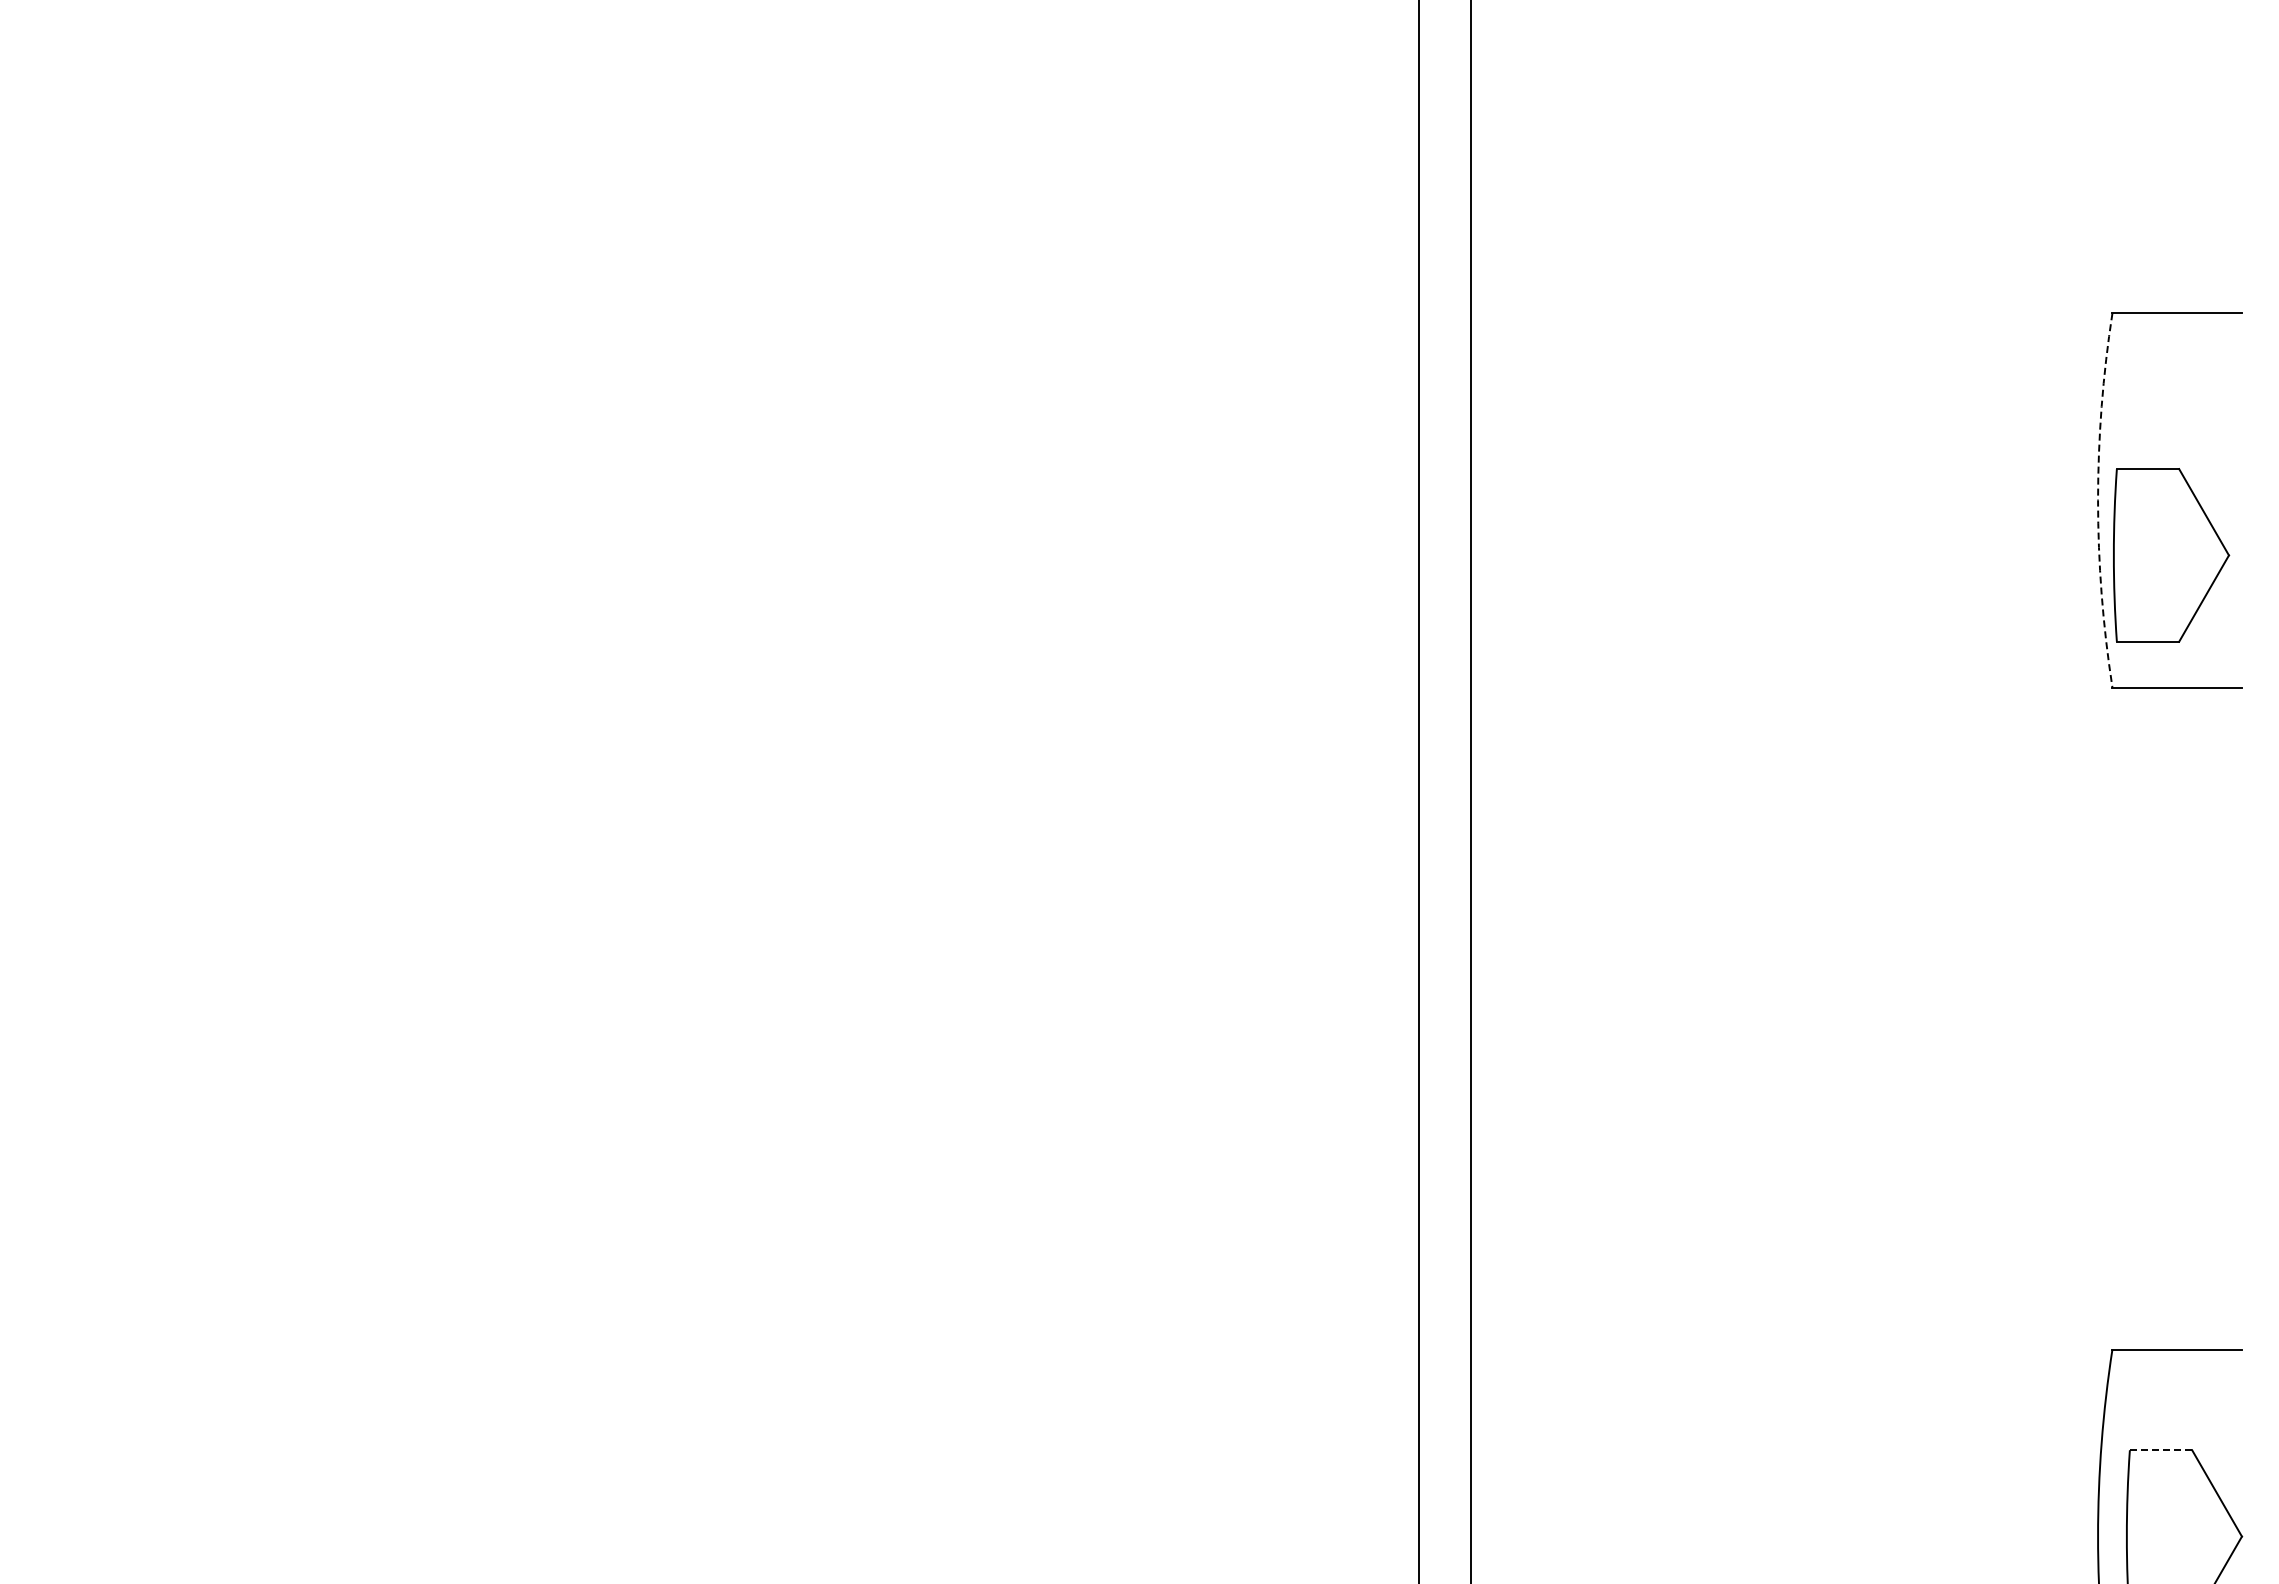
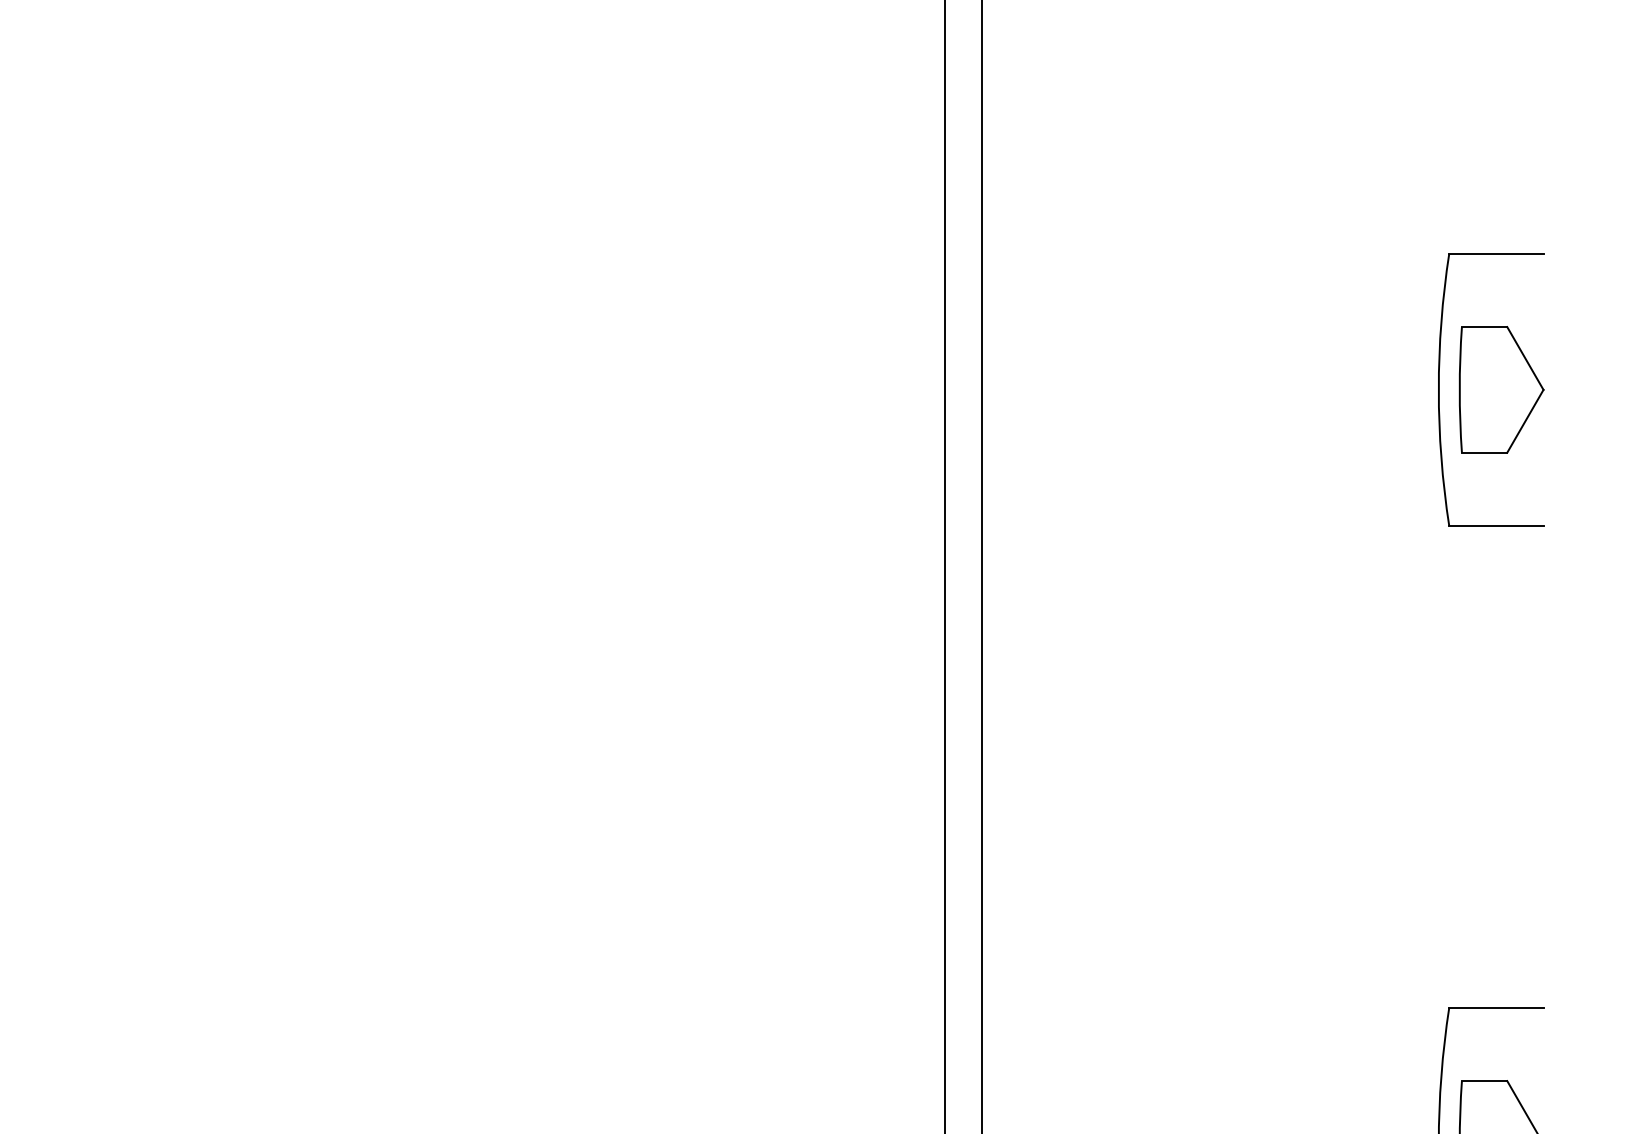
arc: (2098, 500) -> (1439, 389), dashed -> solid
part: (2171, 555) -> (1501, 389), moved
line: (2161, 1450) -> (1484, 1081), dashed -> solid

